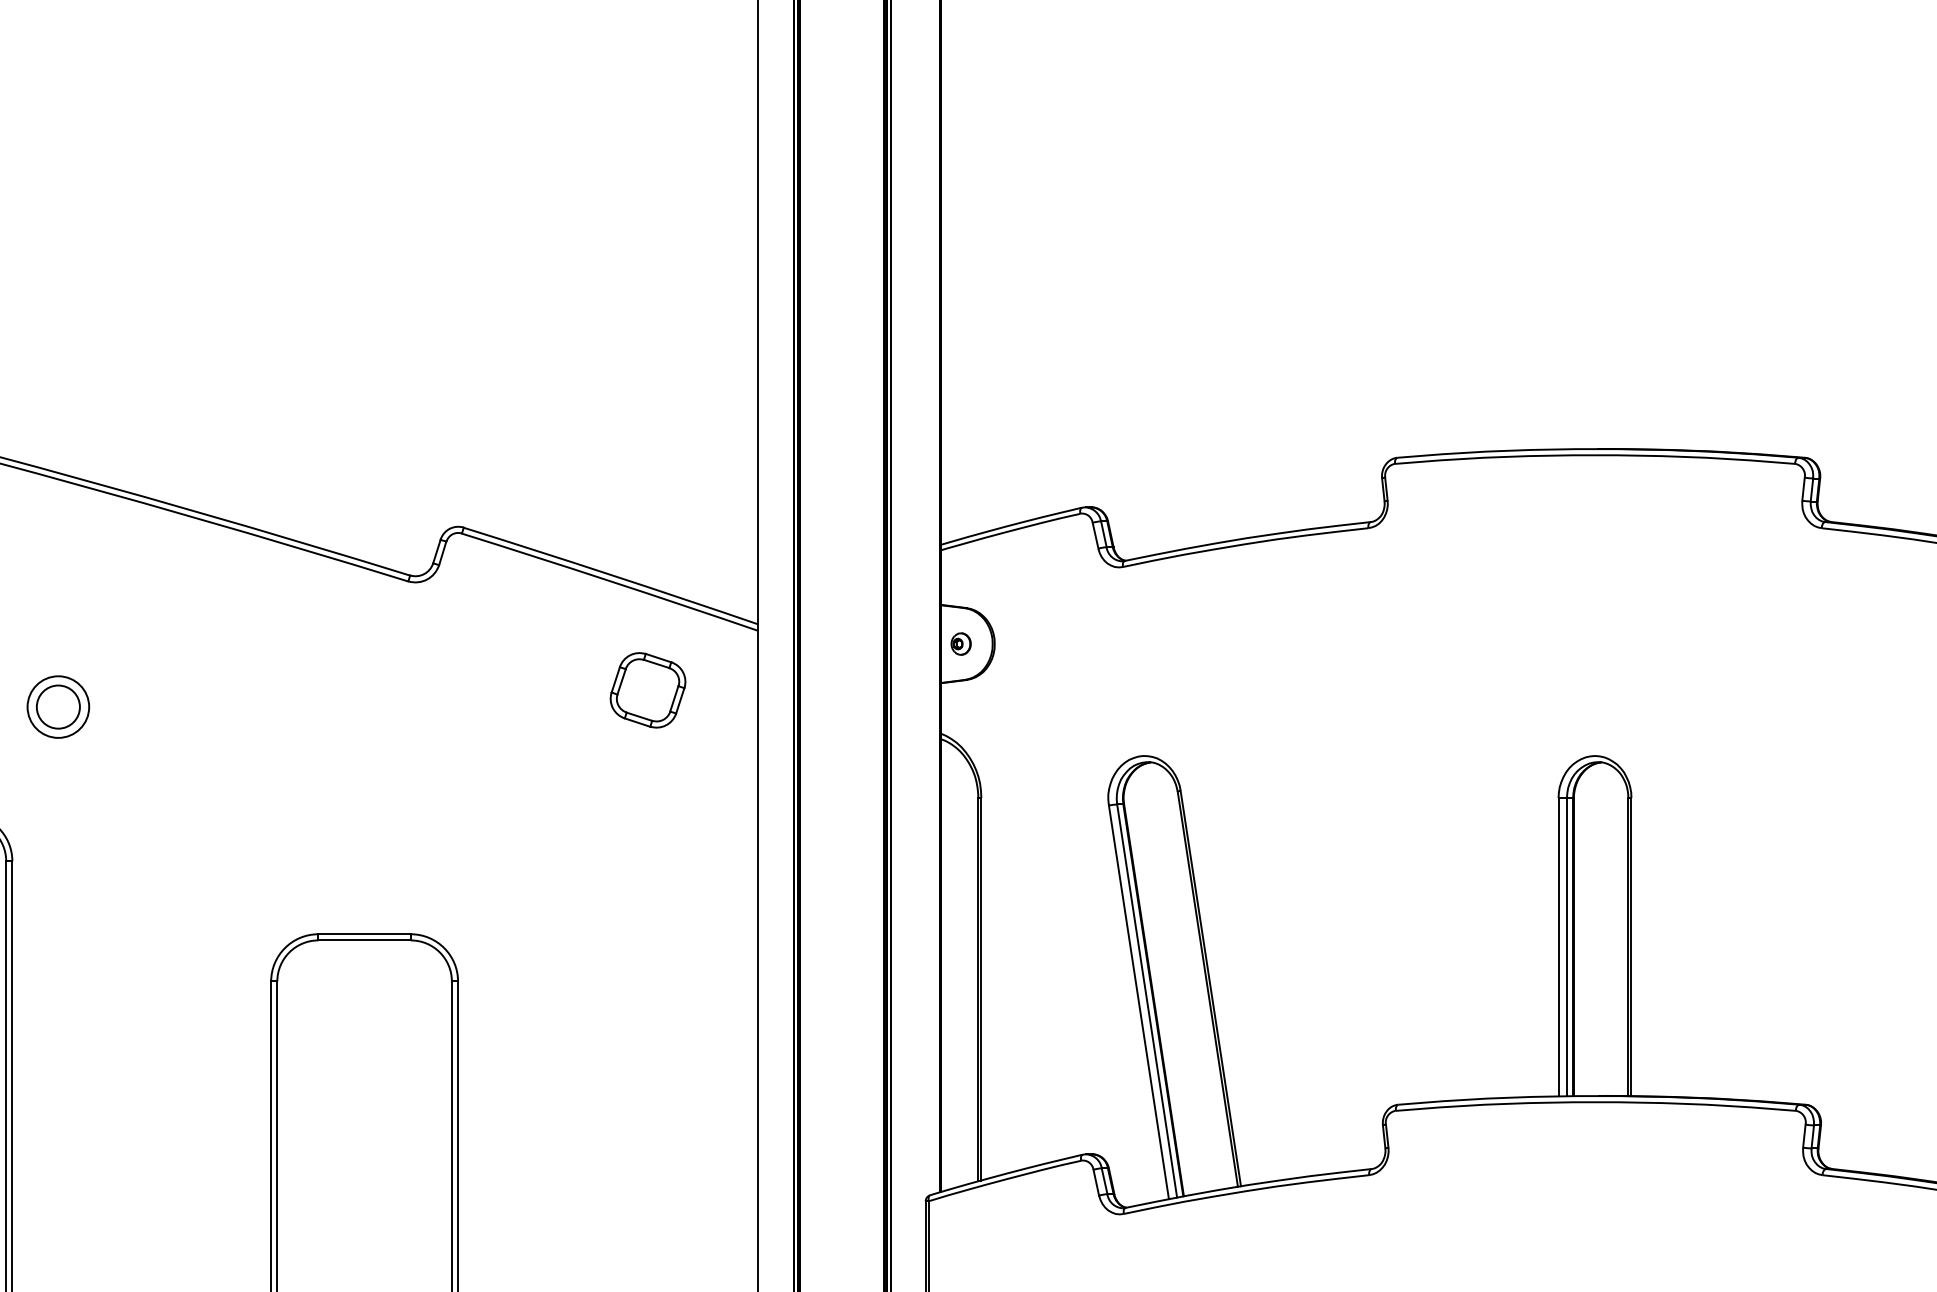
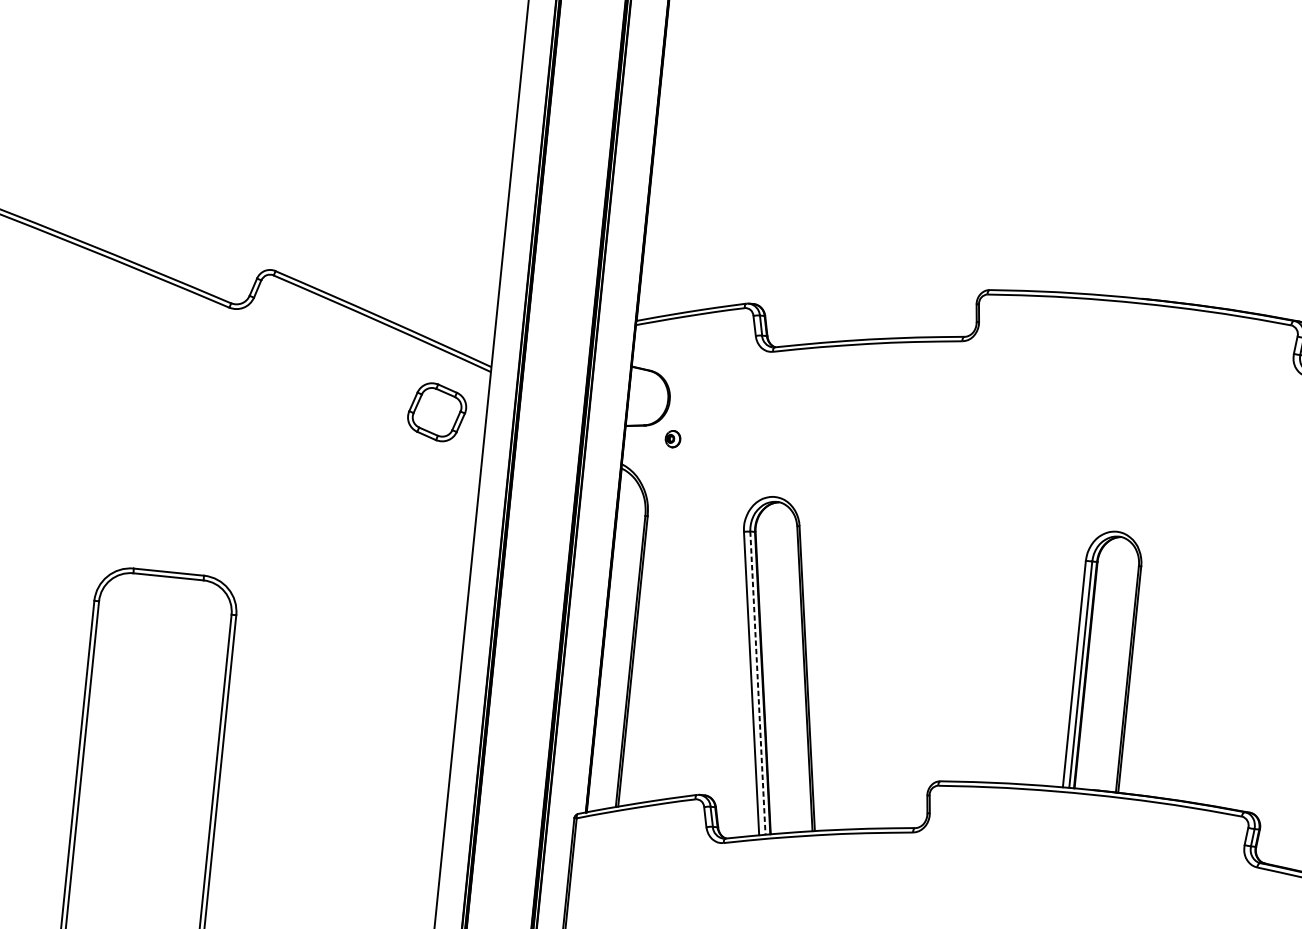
part: (960, 643) -> (672, 438), moved
part: (647, 690) -> (436, 412), moved
line: (1147, 1000) -> (758, 682), solid -> dashed

